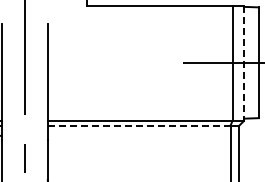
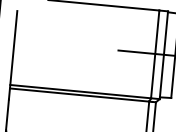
line: (243, 63) -> (163, 55), dashed -> solid
line: (138, 125) -> (79, 94), dashed -> solid

